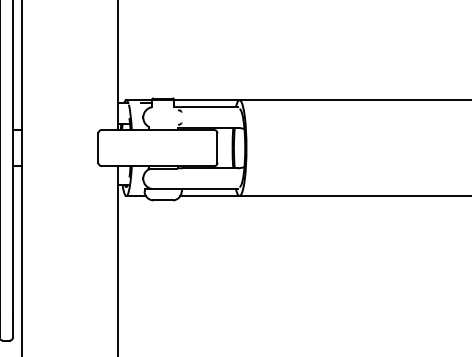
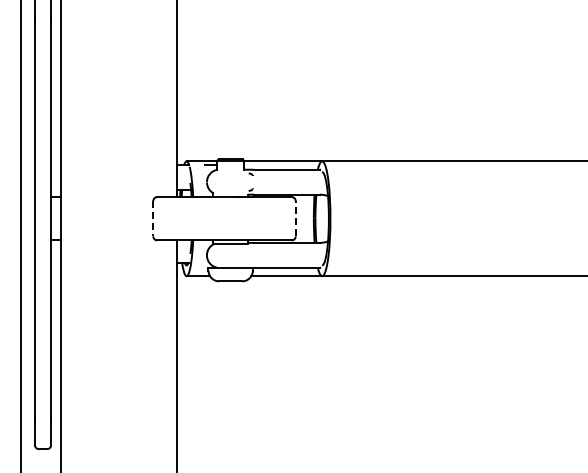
line: (98, 147) -> (153, 218), solid -> dashed
line: (217, 147) -> (295, 218), solid -> dashed

